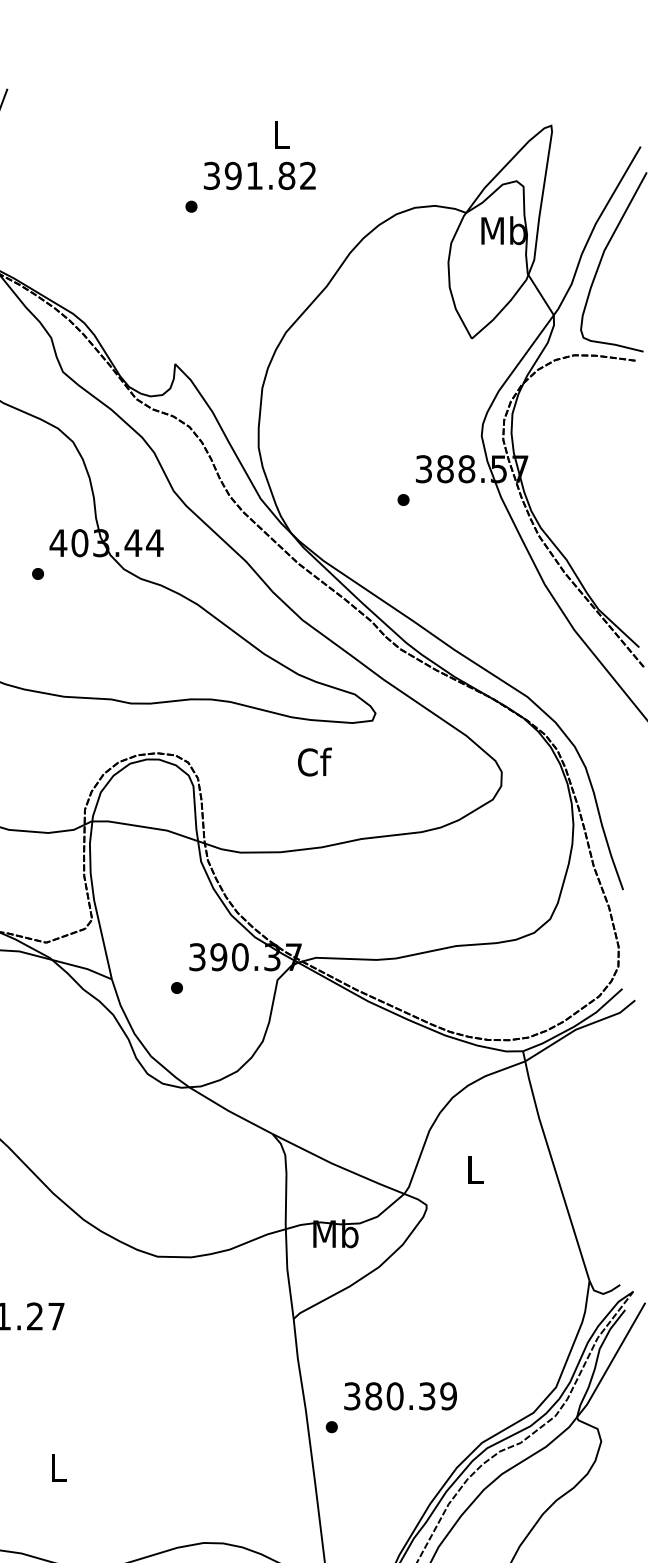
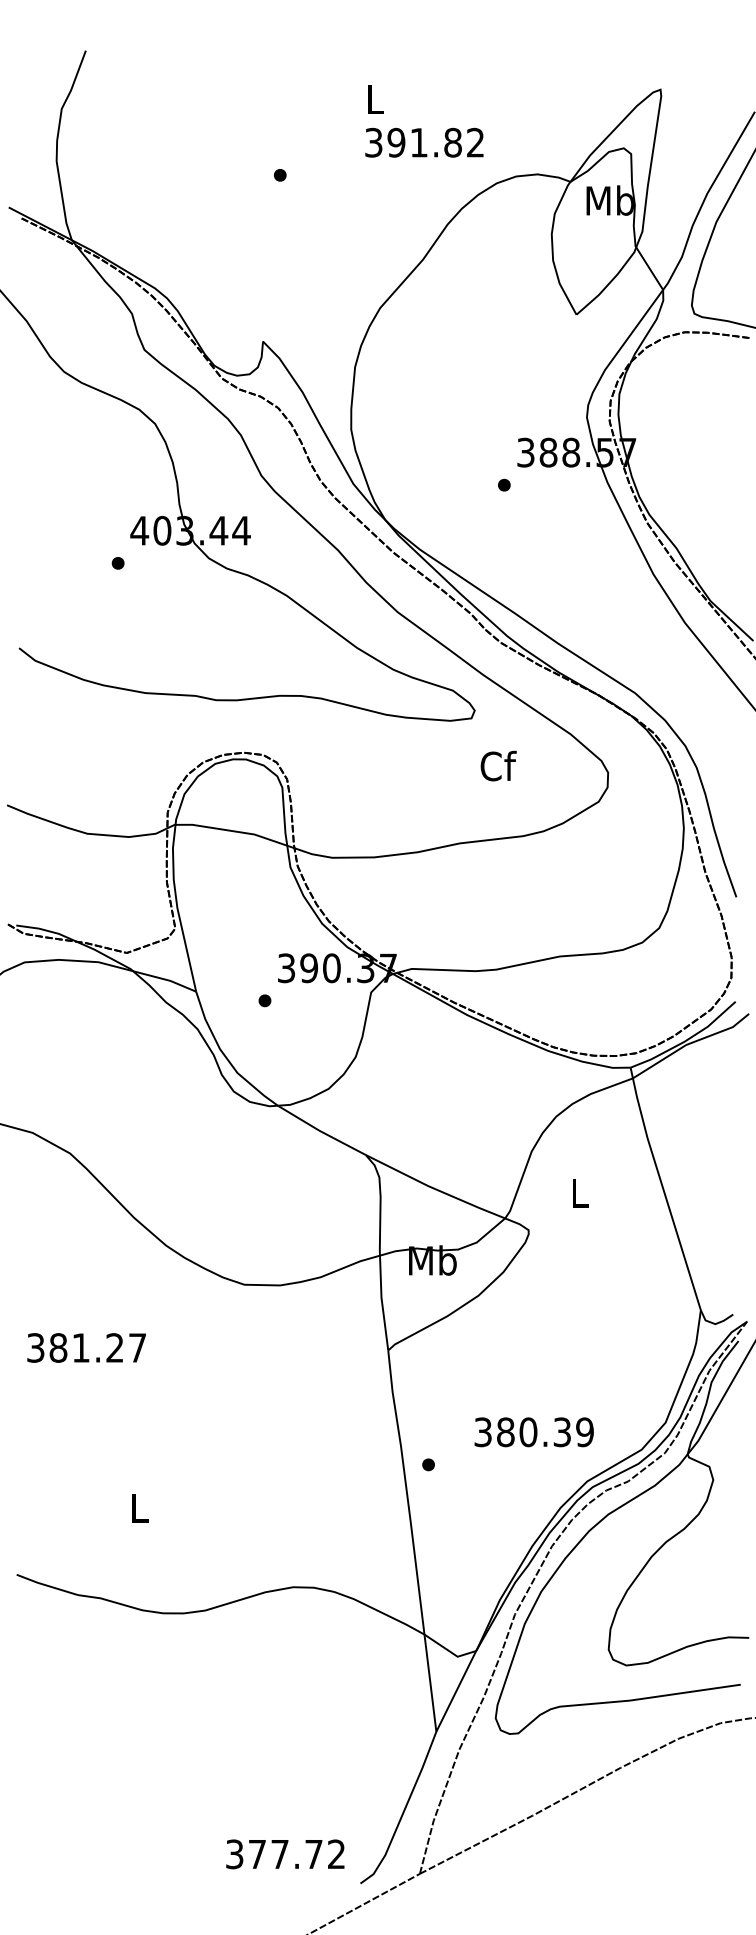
text: (259, 175) -> (424, 142), moved
text: (314, 761) -> (498, 765), moved
text: (399, 1396) -> (533, 1432), moved

